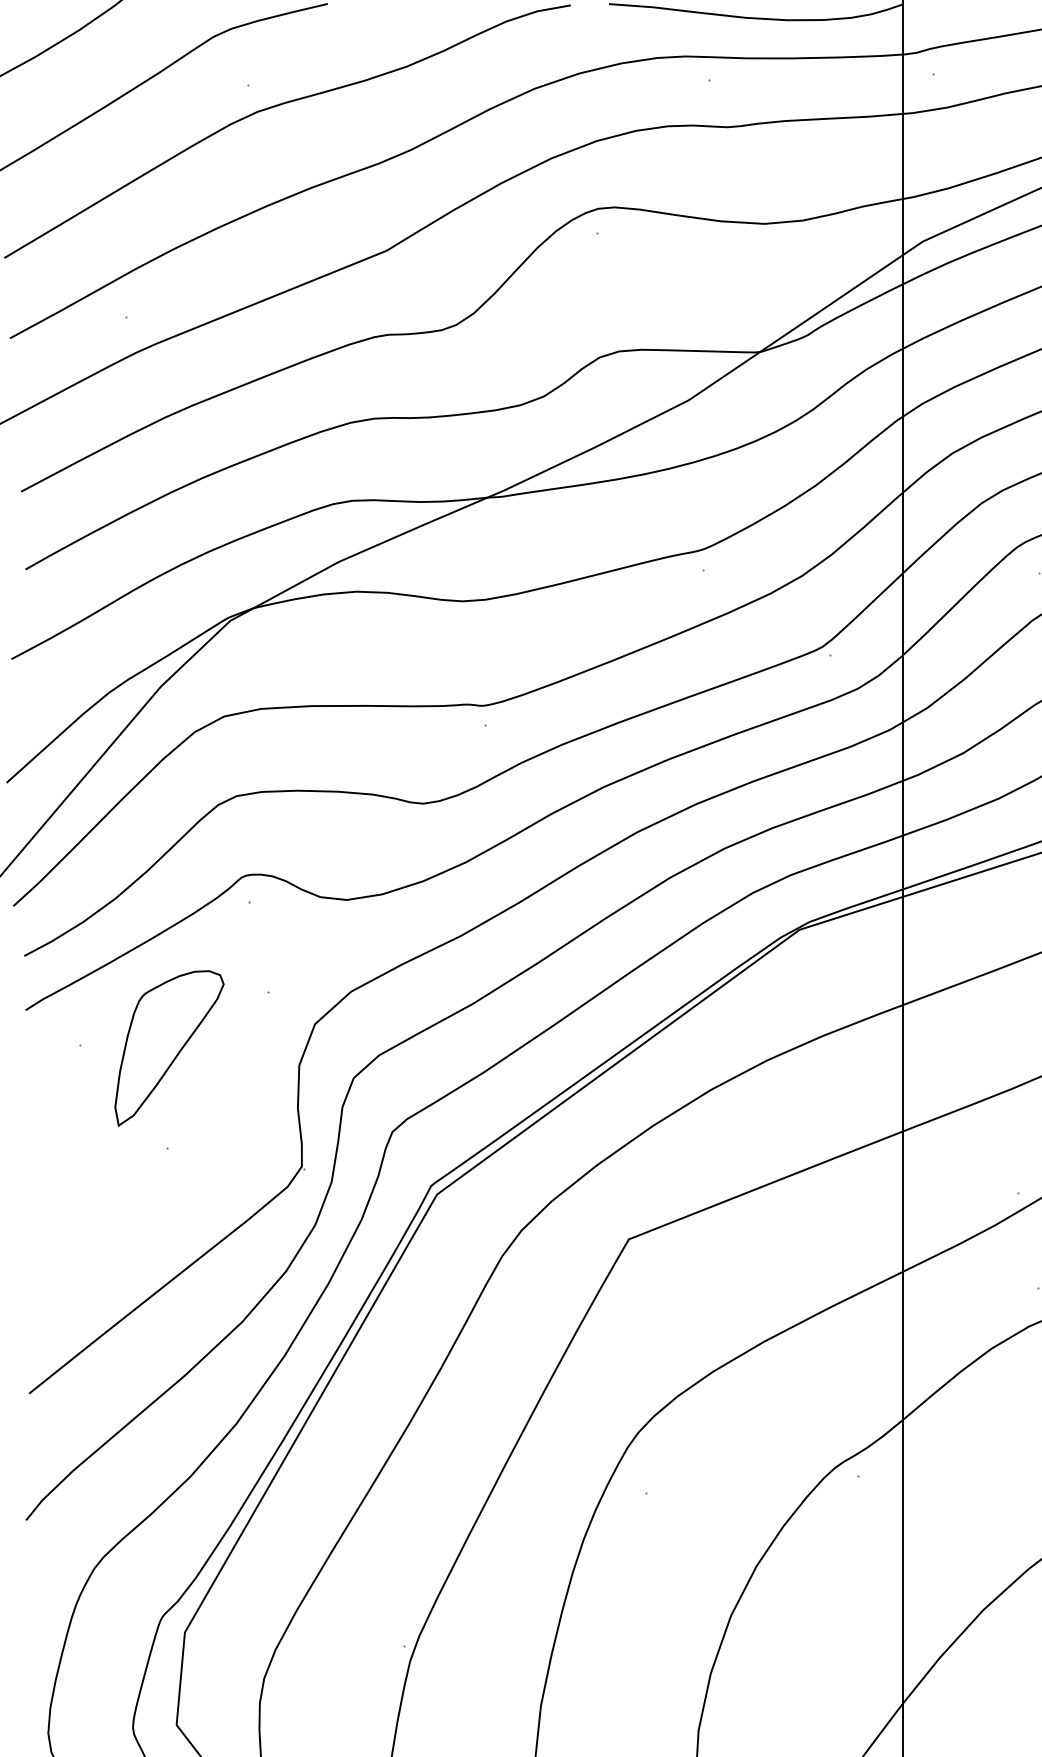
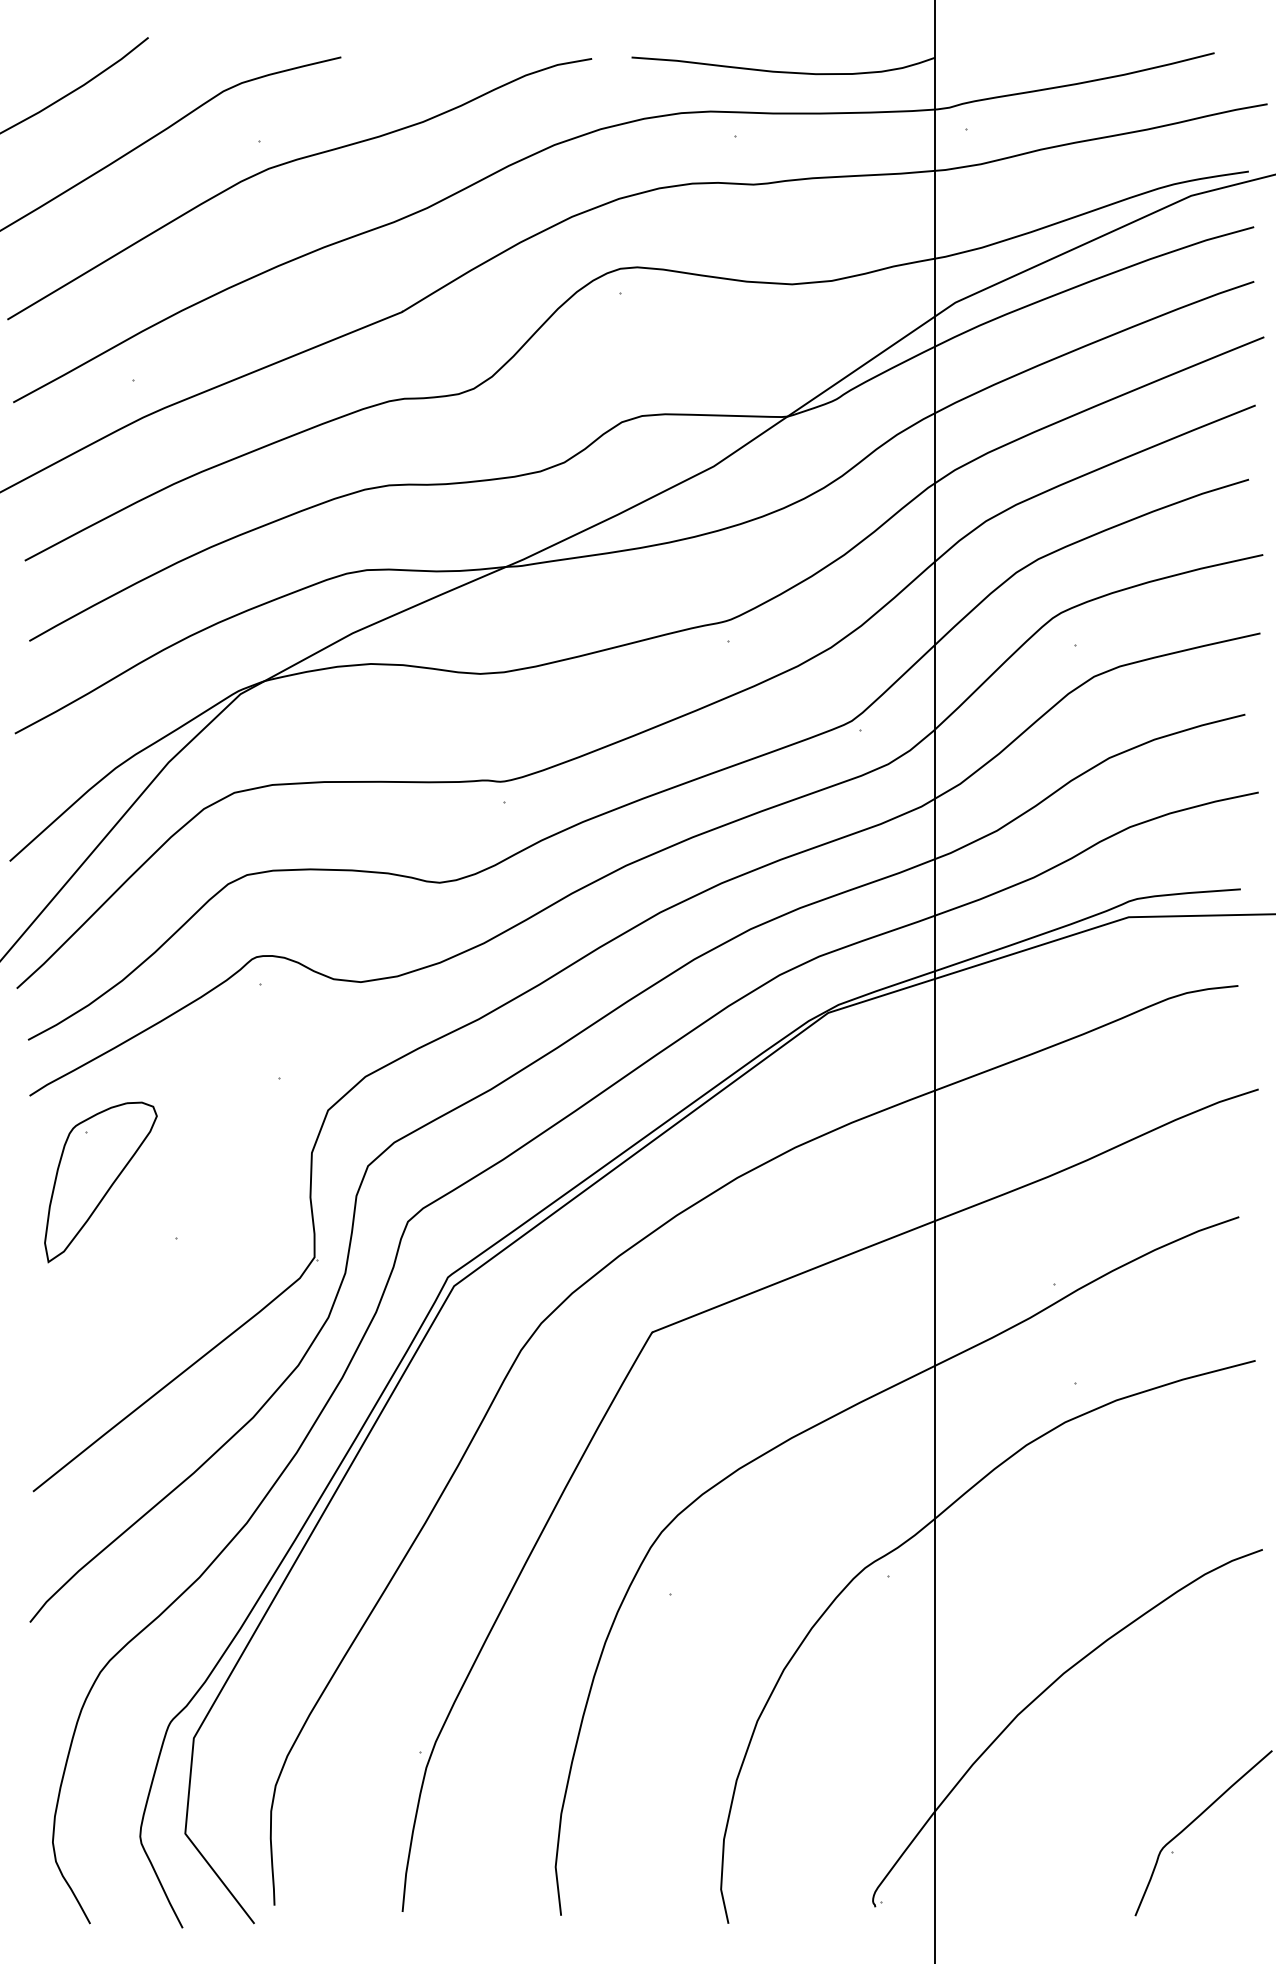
part: (169, 1048) -> (100, 1182), moved

